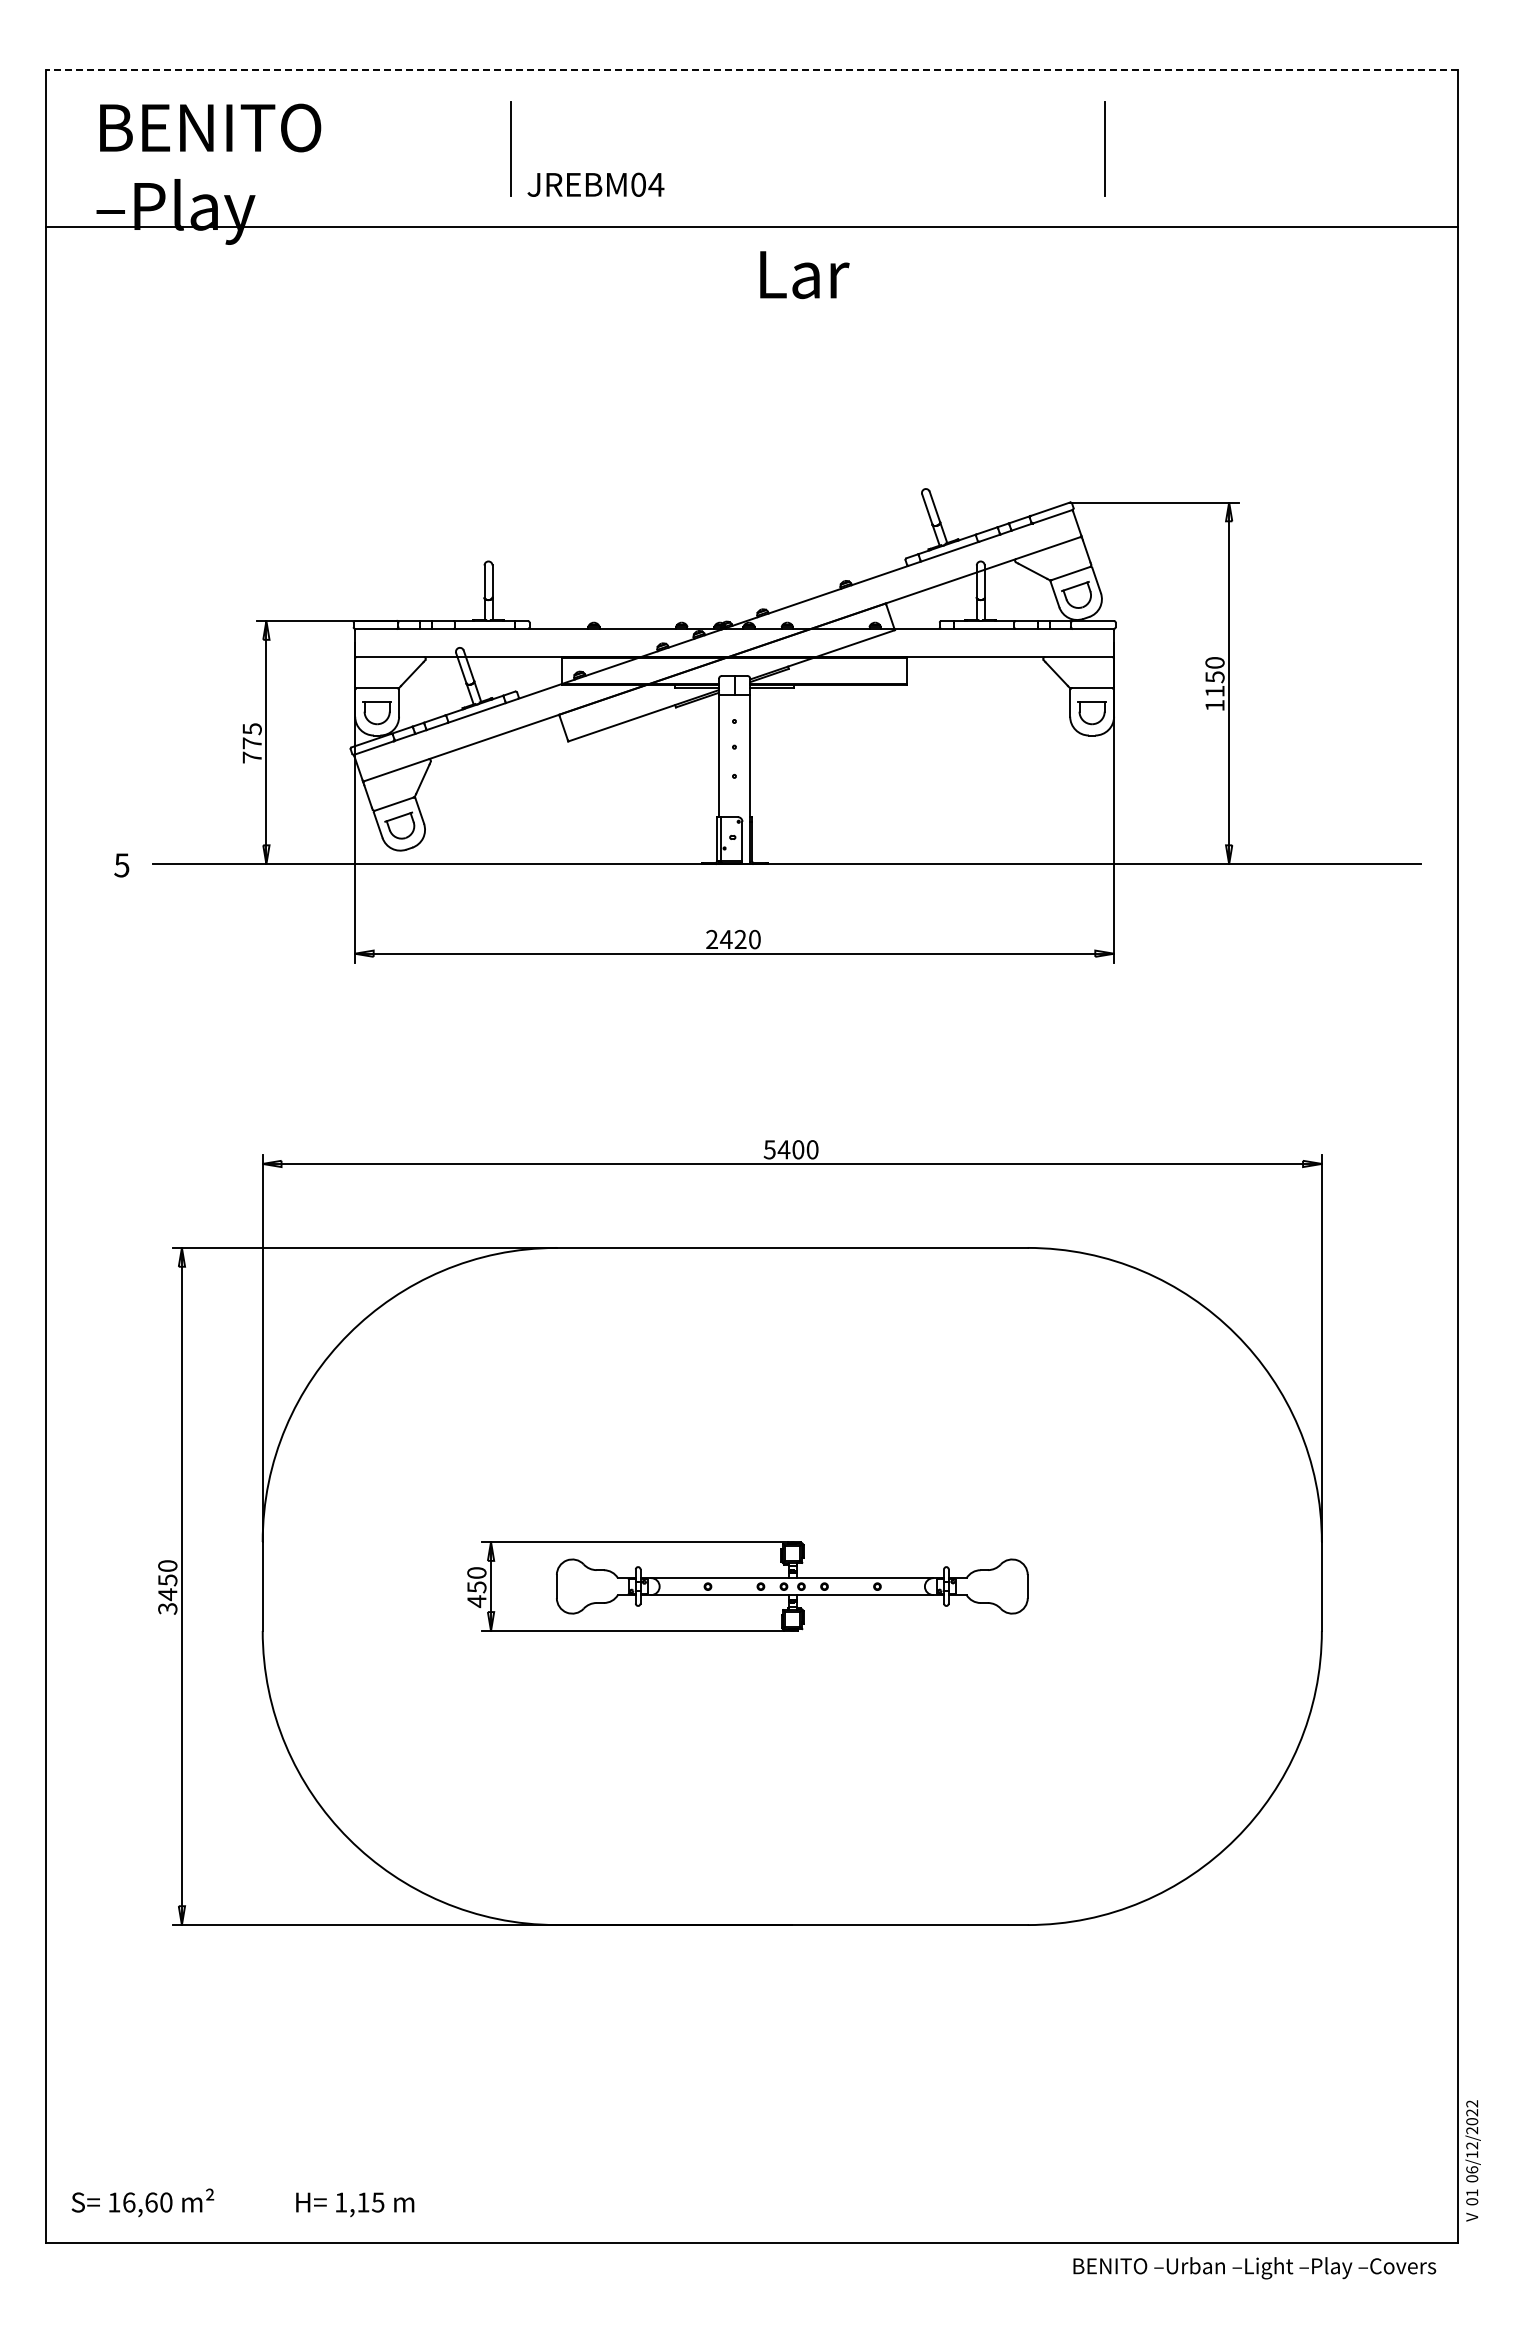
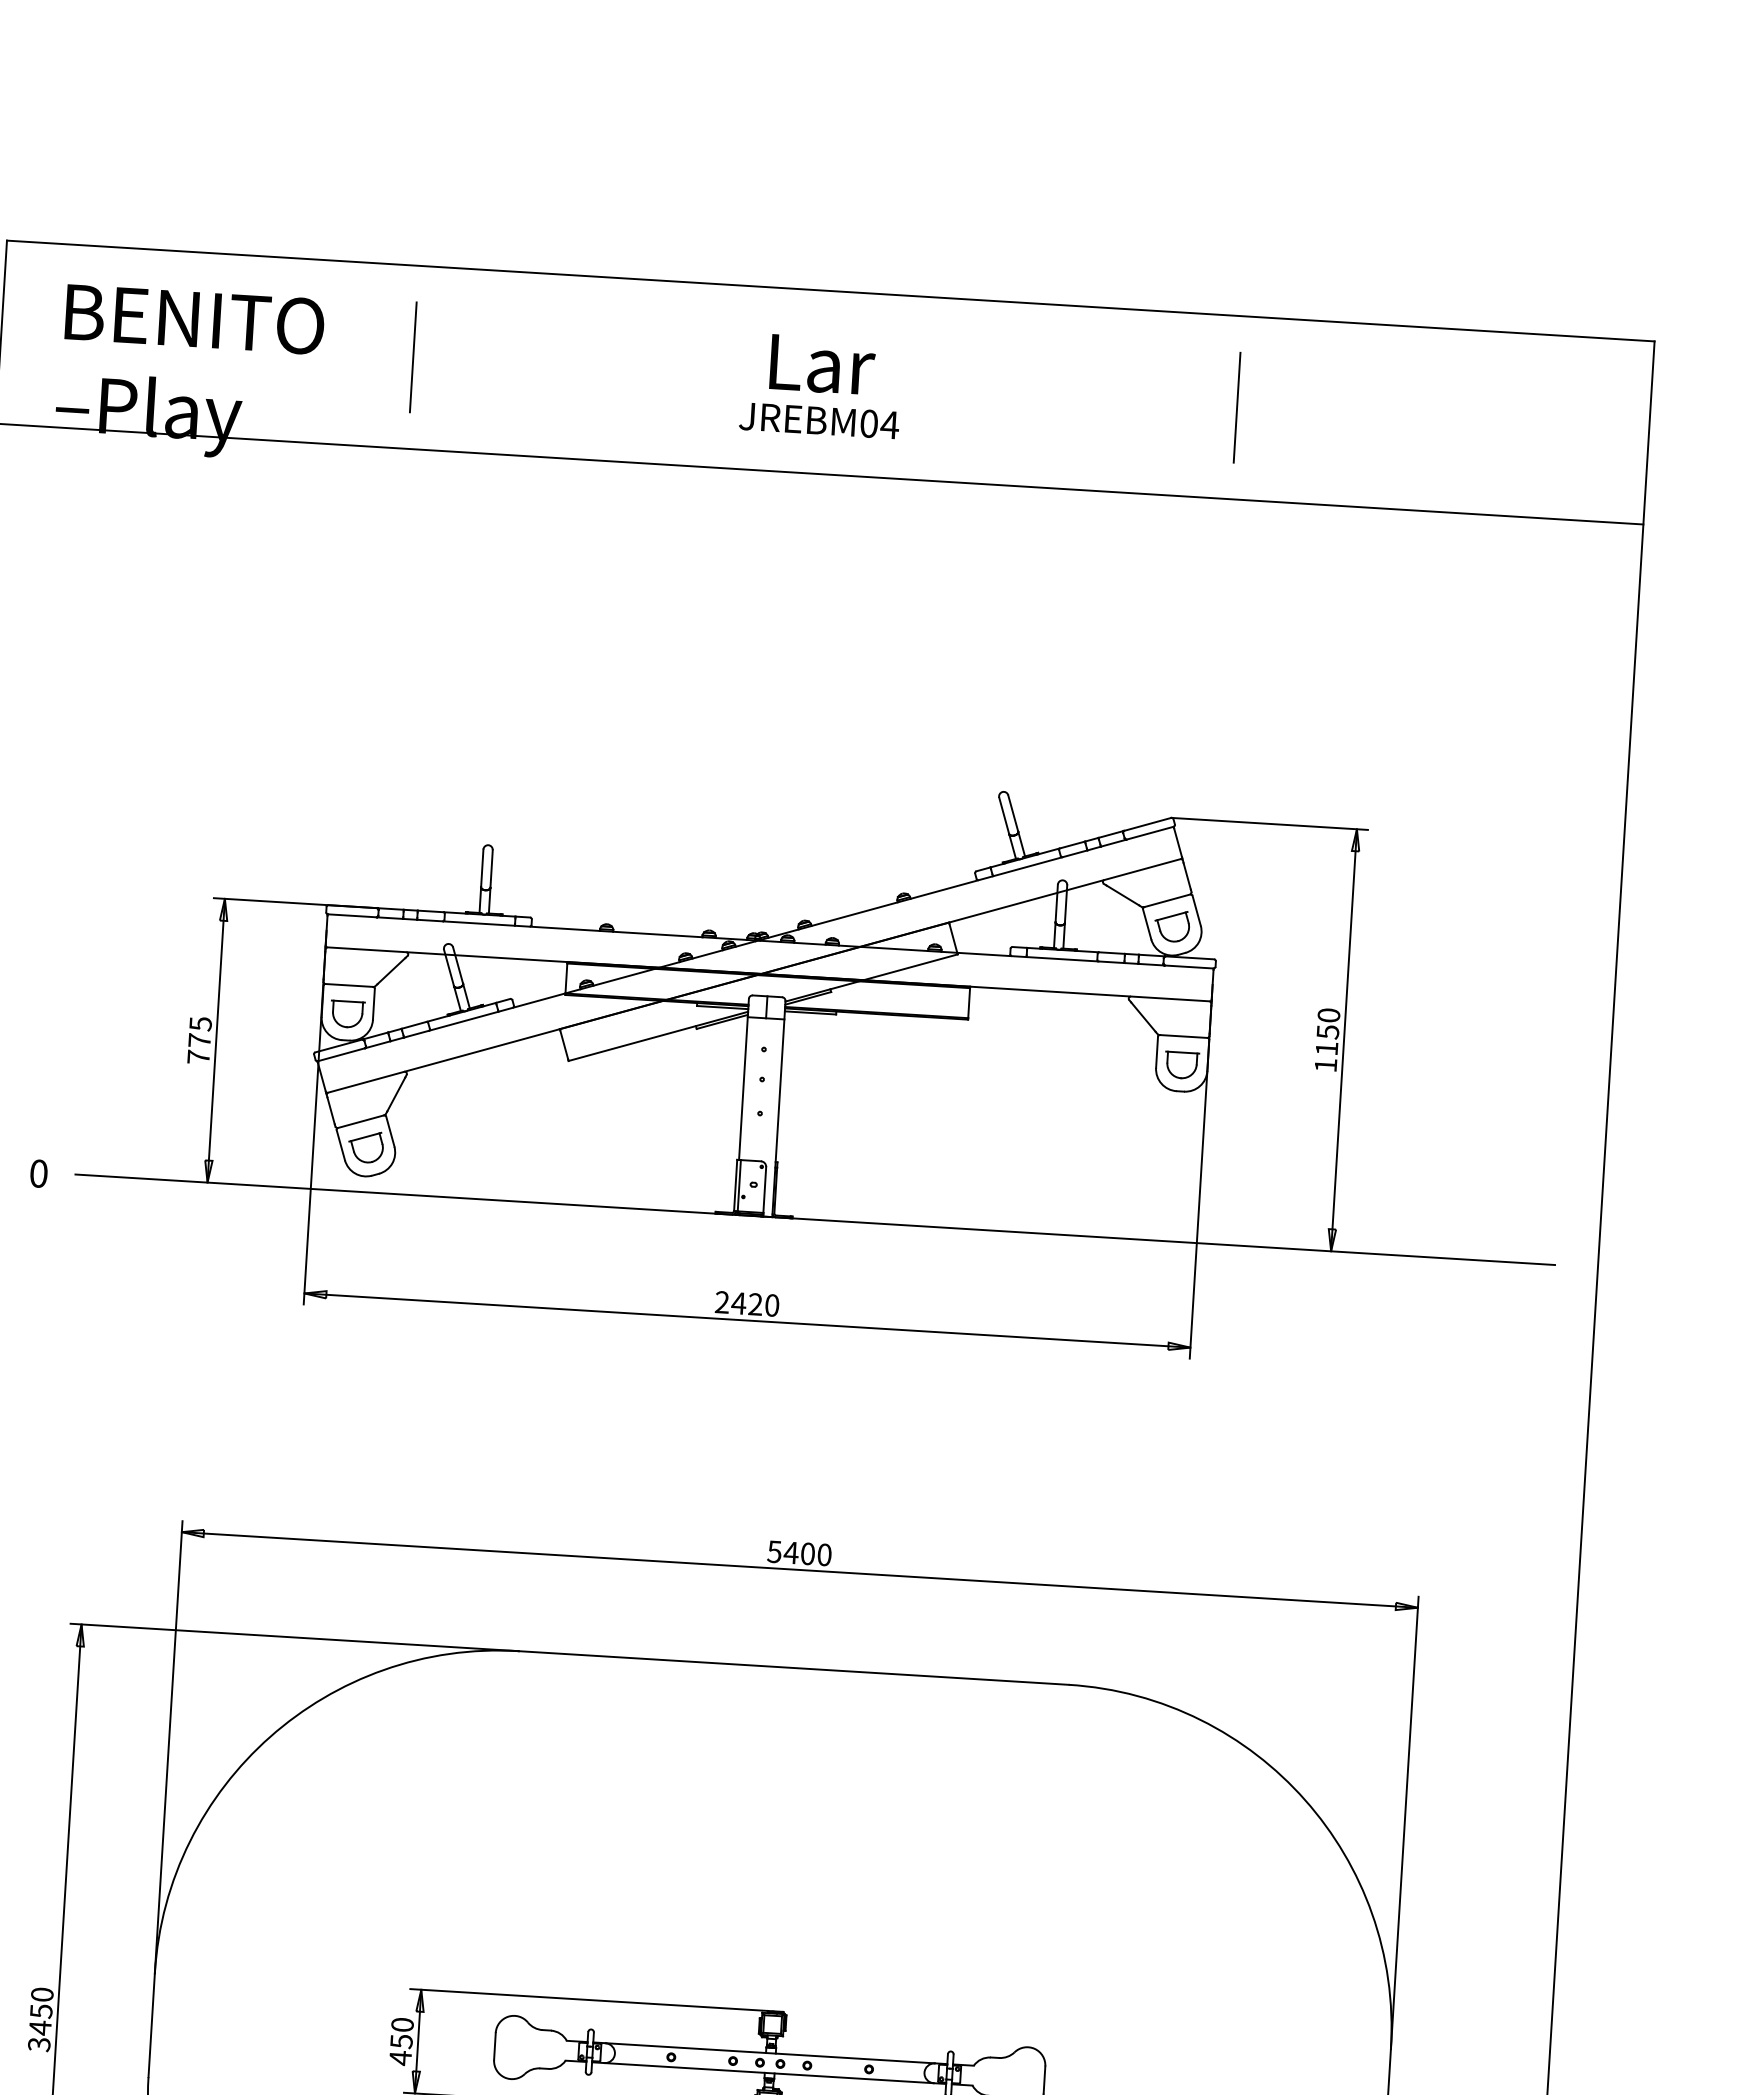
line: (751, 70) -> (830, 291), dashed -> solid
line: (510, 148) -> (412, 356), moved
text: (595, 184) -> (818, 420), moved
text: (804, 275) -> (822, 365), moved
text: (121, 865) -> (38, 1173), 5 -> 0

